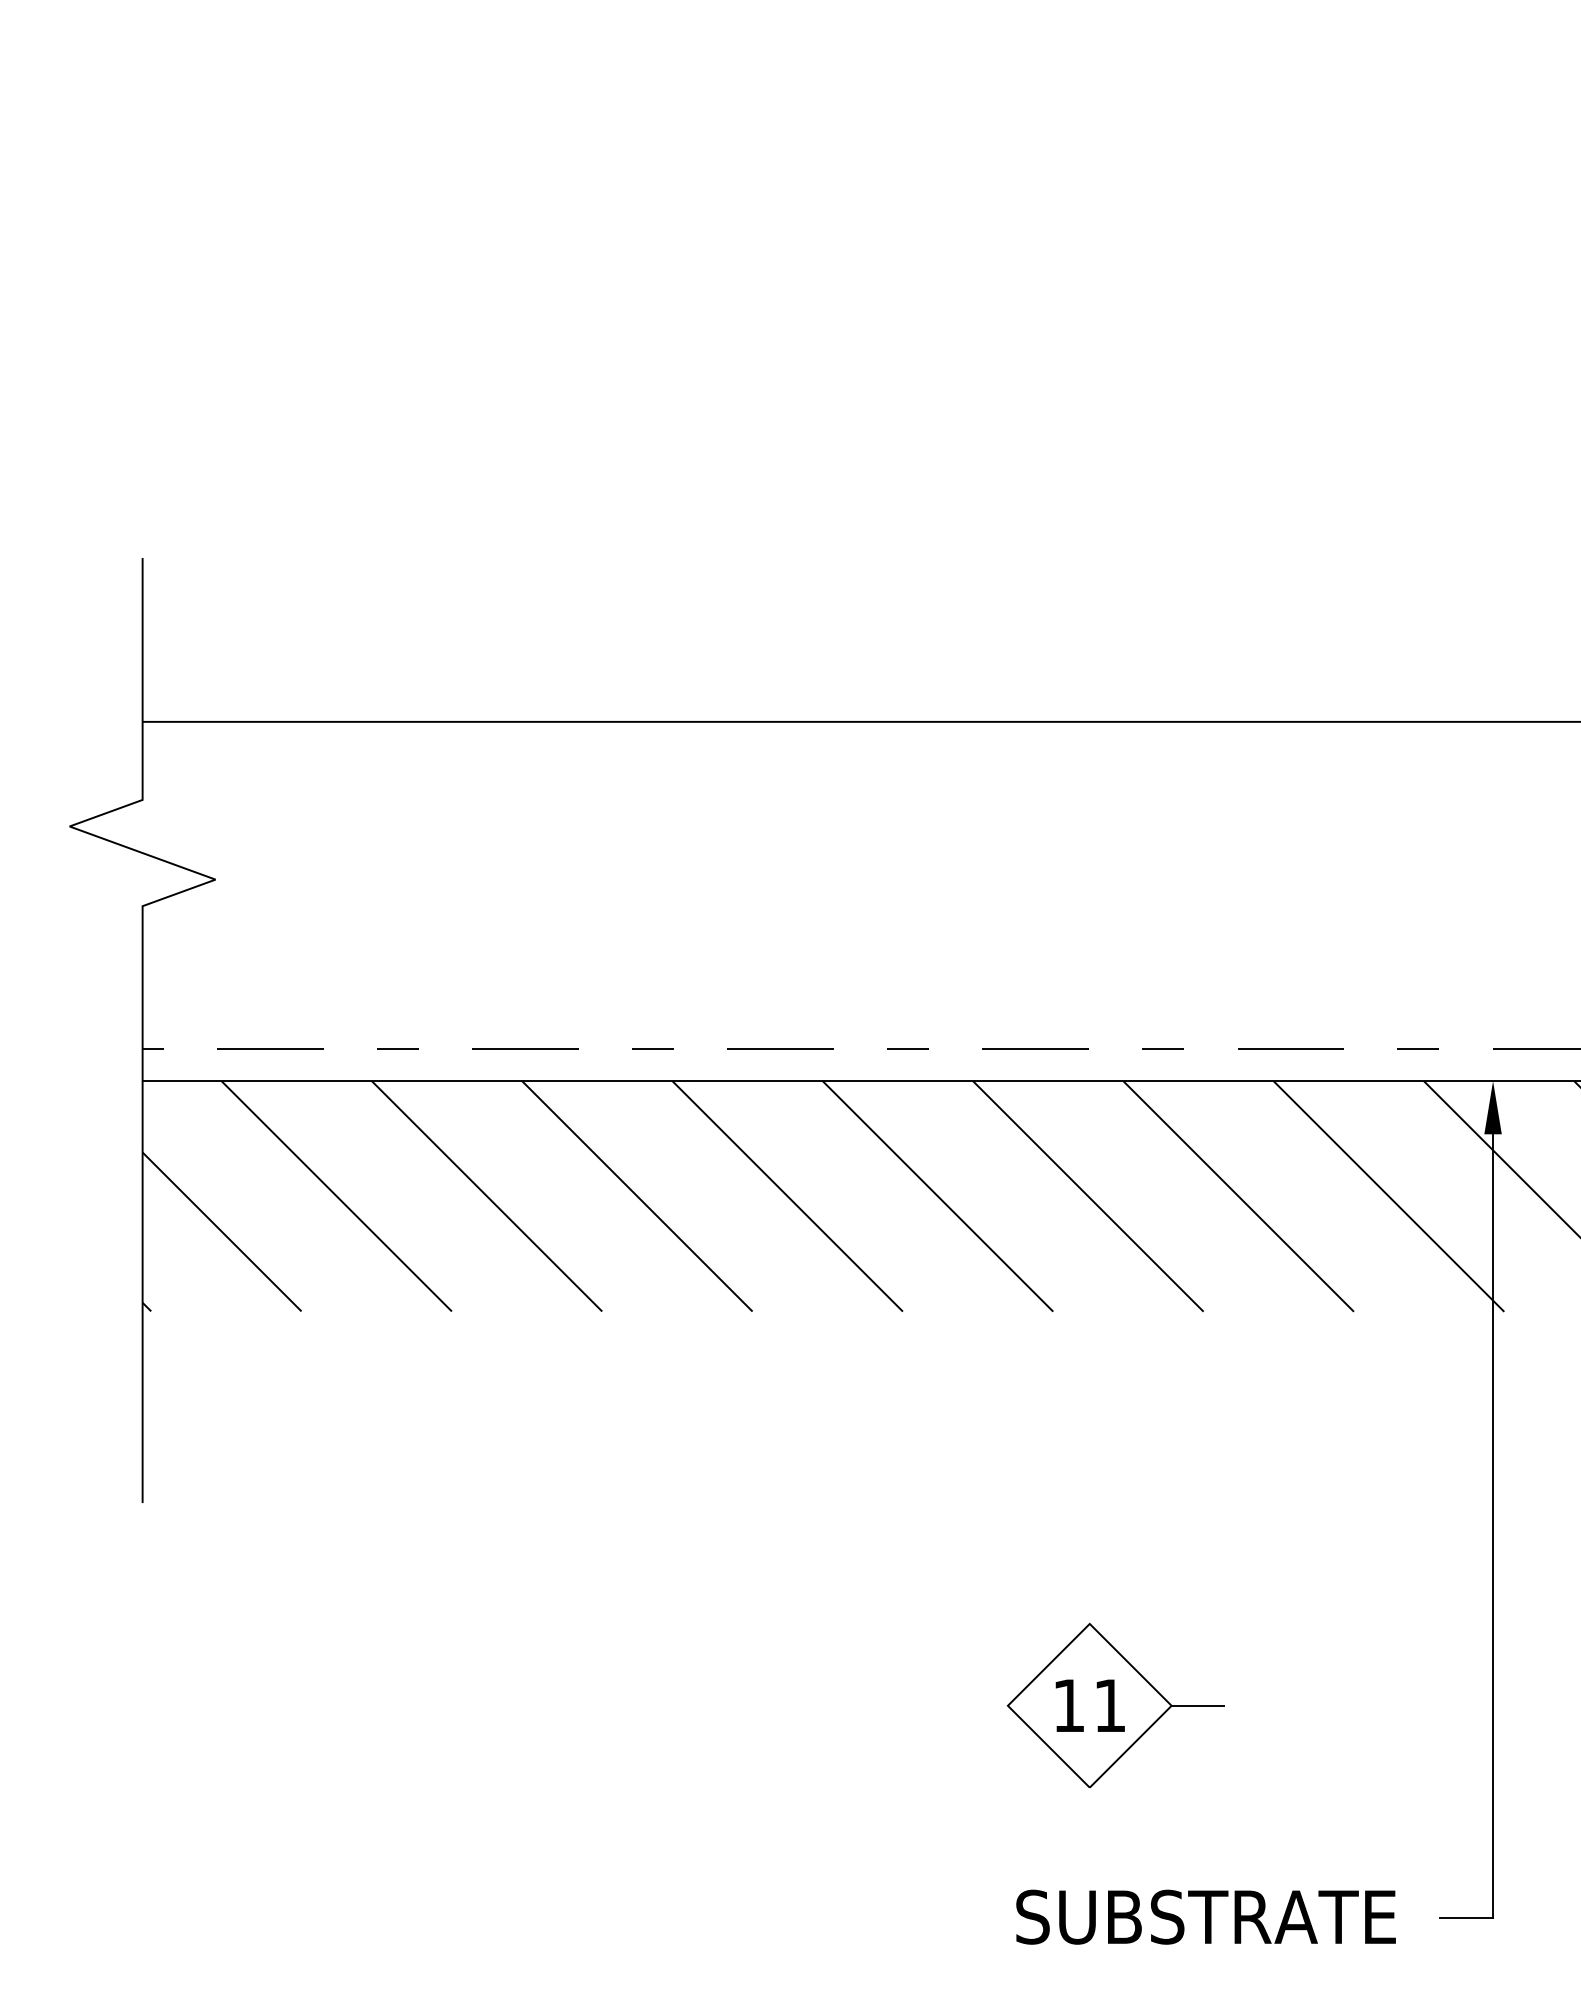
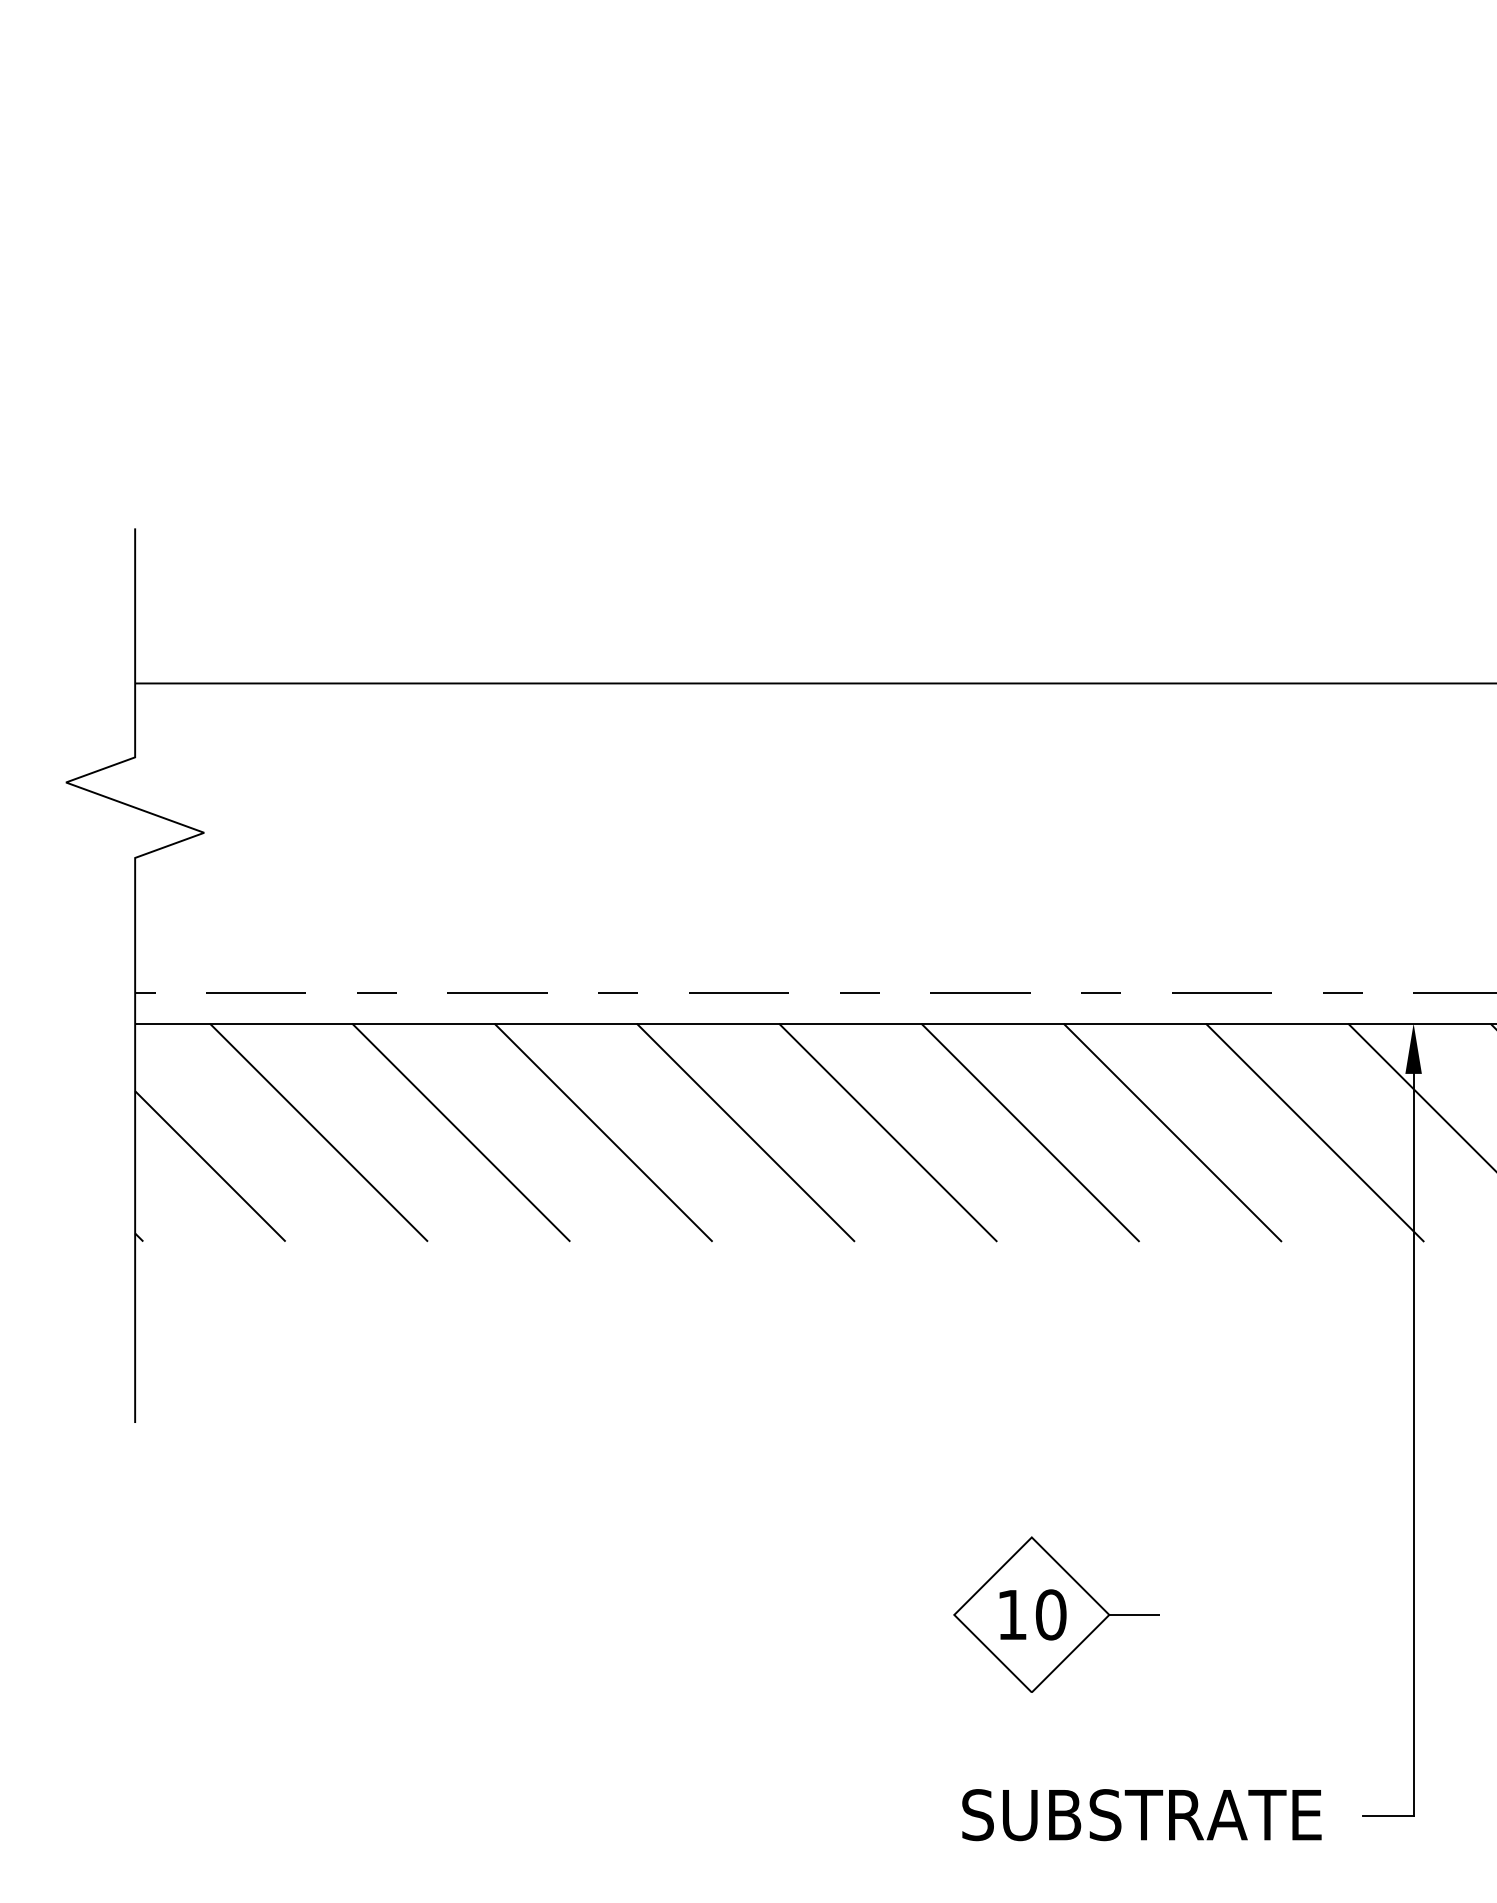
text: (1109, 1705) -> (1050, 1614), 11 -> 10

